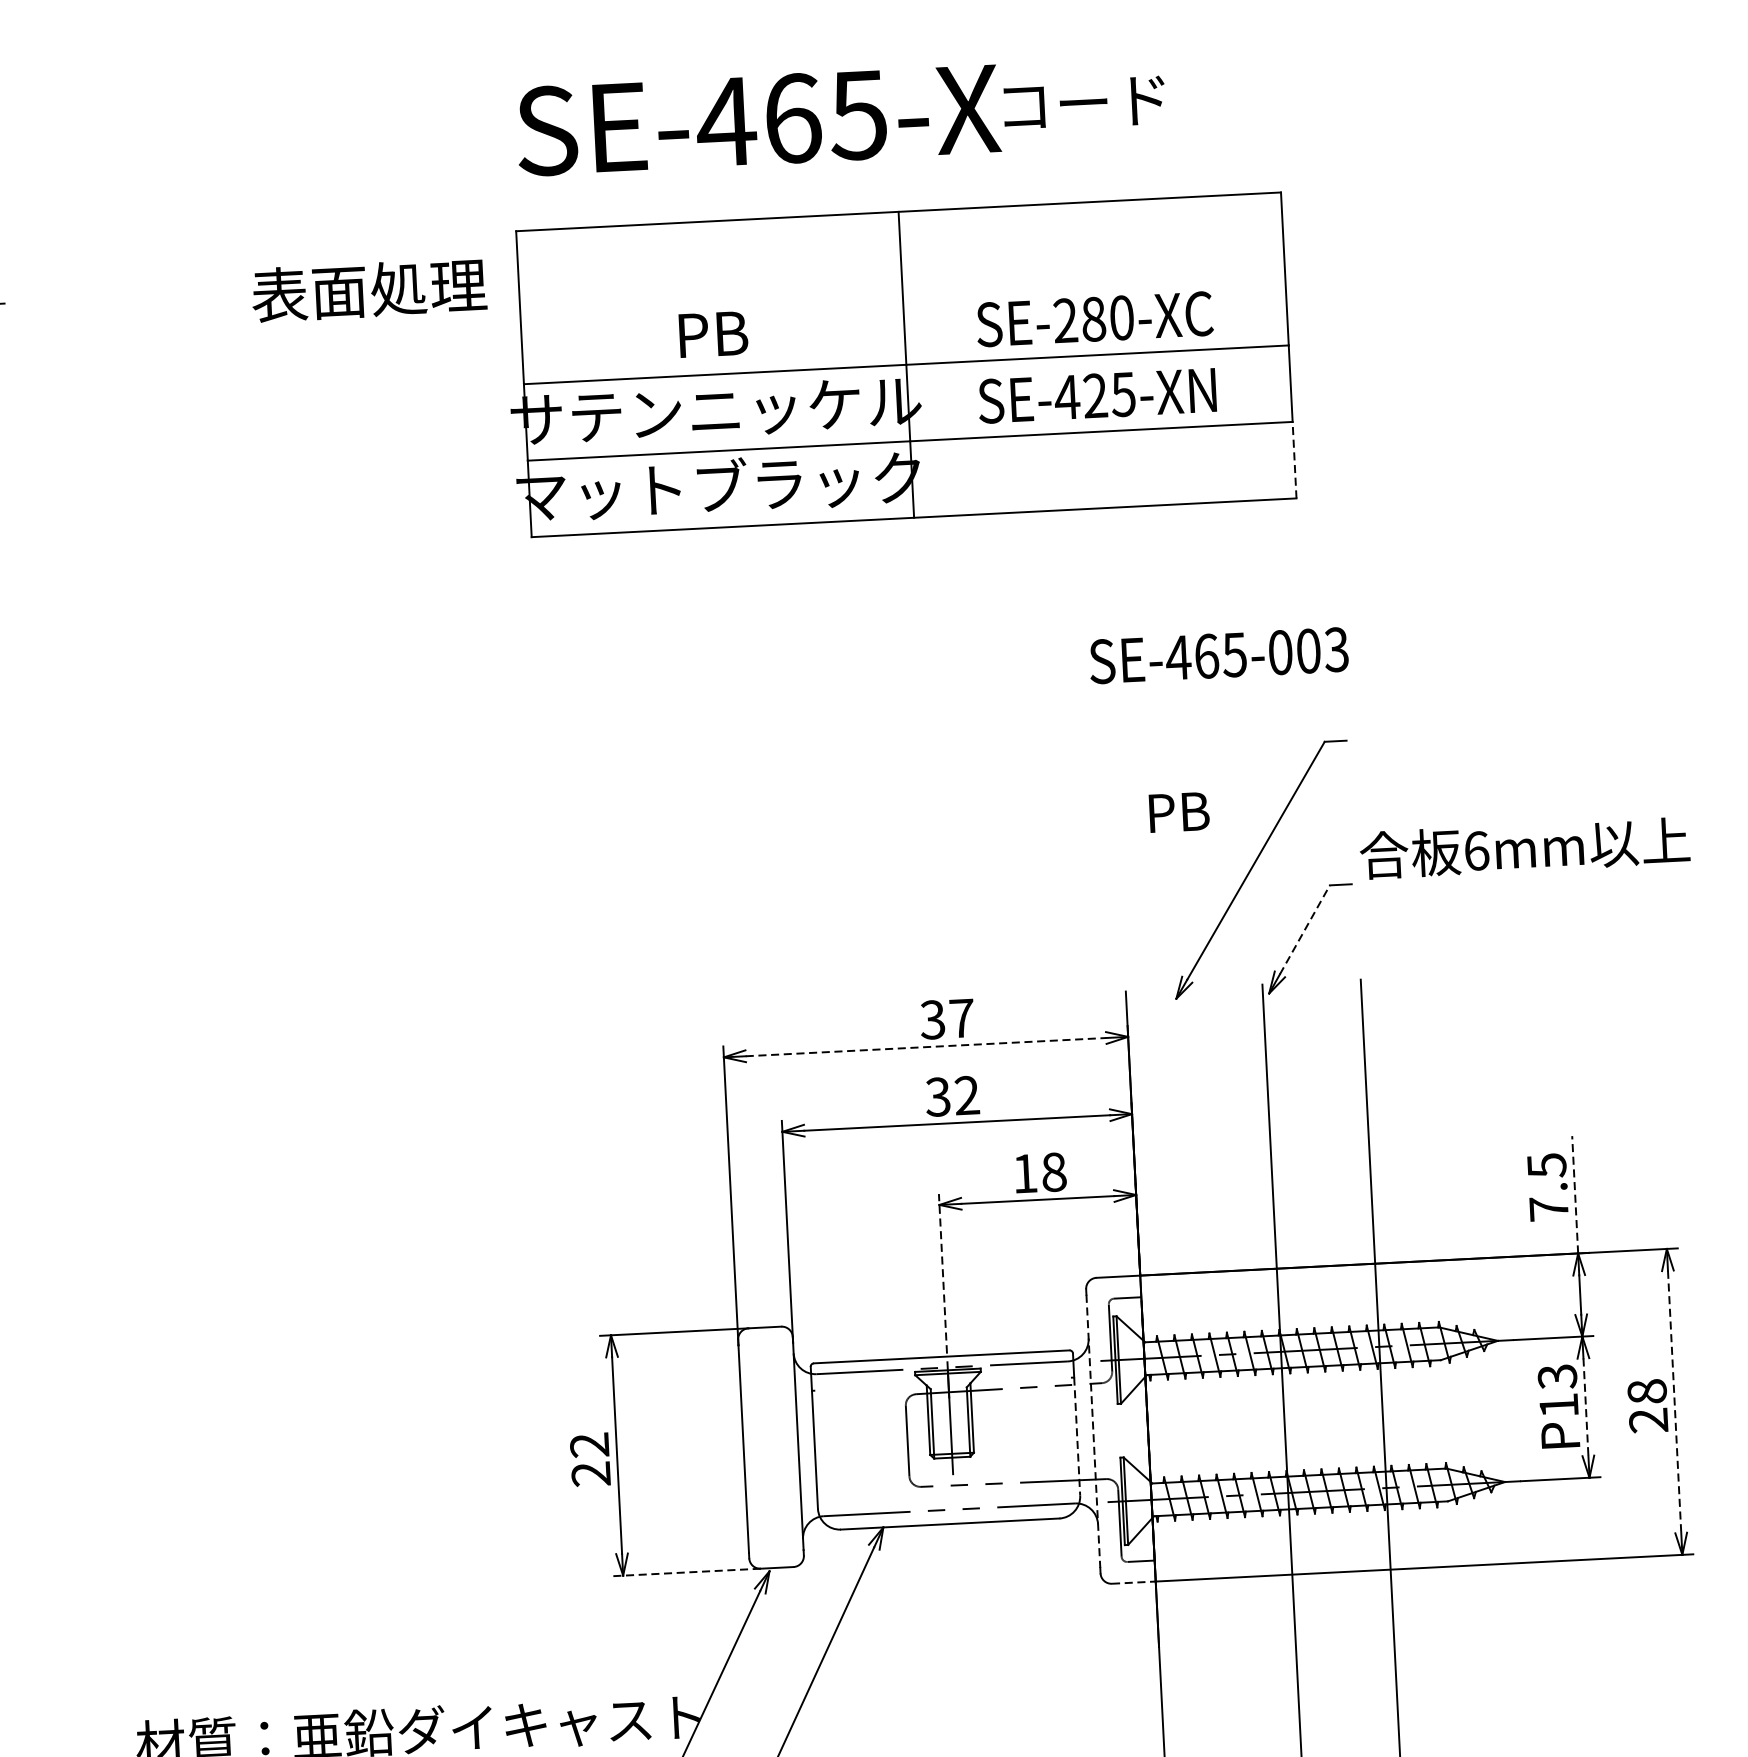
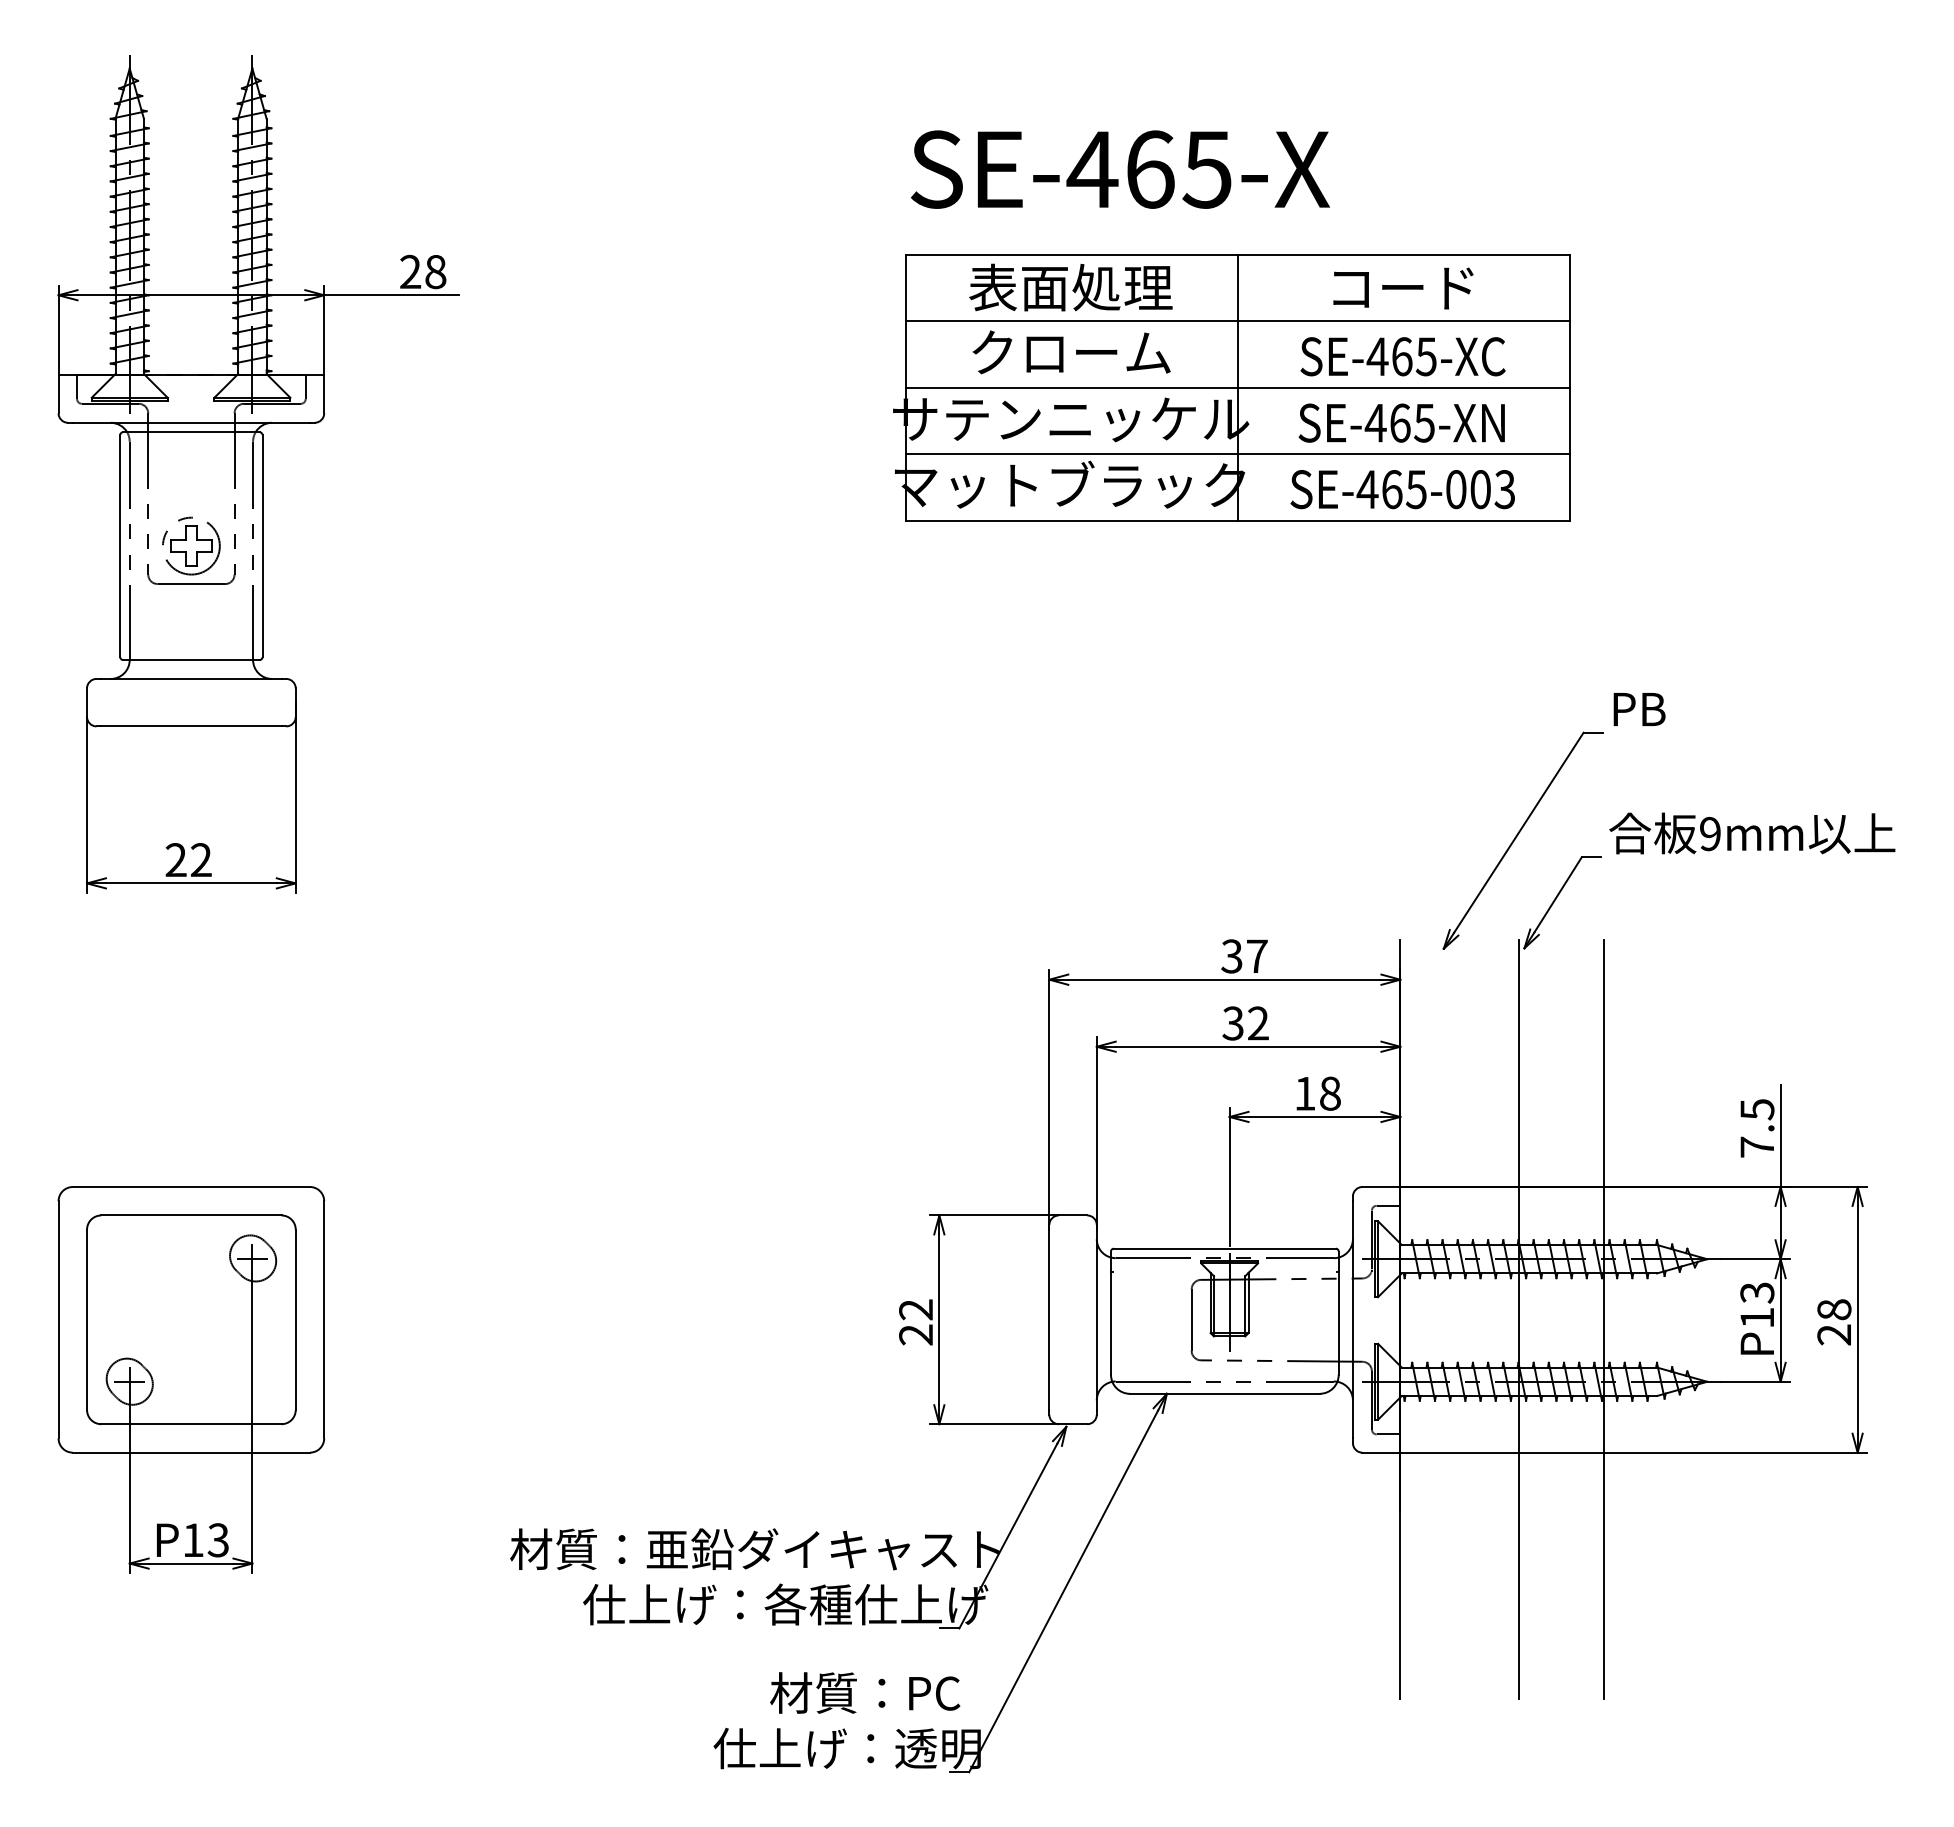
text: (1084, 103) -> (1403, 288), moved
line: (902, 288) -> (1237, 321), added
text: (368, 290) -> (1070, 287), moved
text: (1093, 319) -> (1401, 356), SE-280-XC -> SE-465-XC
text: (712, 333) -> (1071, 352), PB -> クローム
text: (1095, 395) -> (1400, 422), SE-425-XN -> SE-465-XN
line: (1294, 460) -> (1569, 487), dashed -> solid
text: (1218, 655) -> (1402, 489), moved
text: (1179, 812) -> (1639, 709), moved
text: (1476, 850) -> (1710, 833), 6mm -> 9mm
line: (1305, 929) -> (1558, 894), dashed -> solid
line: (925, 1046) -> (1224, 979), dashed -> solid
line: (1575, 1195) -> (1780, 1136), dashed -> solid
line: (942, 1273) -> (1229, 1176), dashed -> solid
line: (1674, 1401) -> (1857, 1319), dashed -> solid
line: (1585, 1407) -> (1780, 1320), dashed -> solid
line: (1092, 1430) -> (1352, 1319), dashed -> solid
line: (1076, 1437) -> (1338, 1324), dashed -> solid
line: (685, 1572) -> (993, 1424), dashed -> solid
line: (1133, 1582) -> (1381, 1452), dashed -> solid

